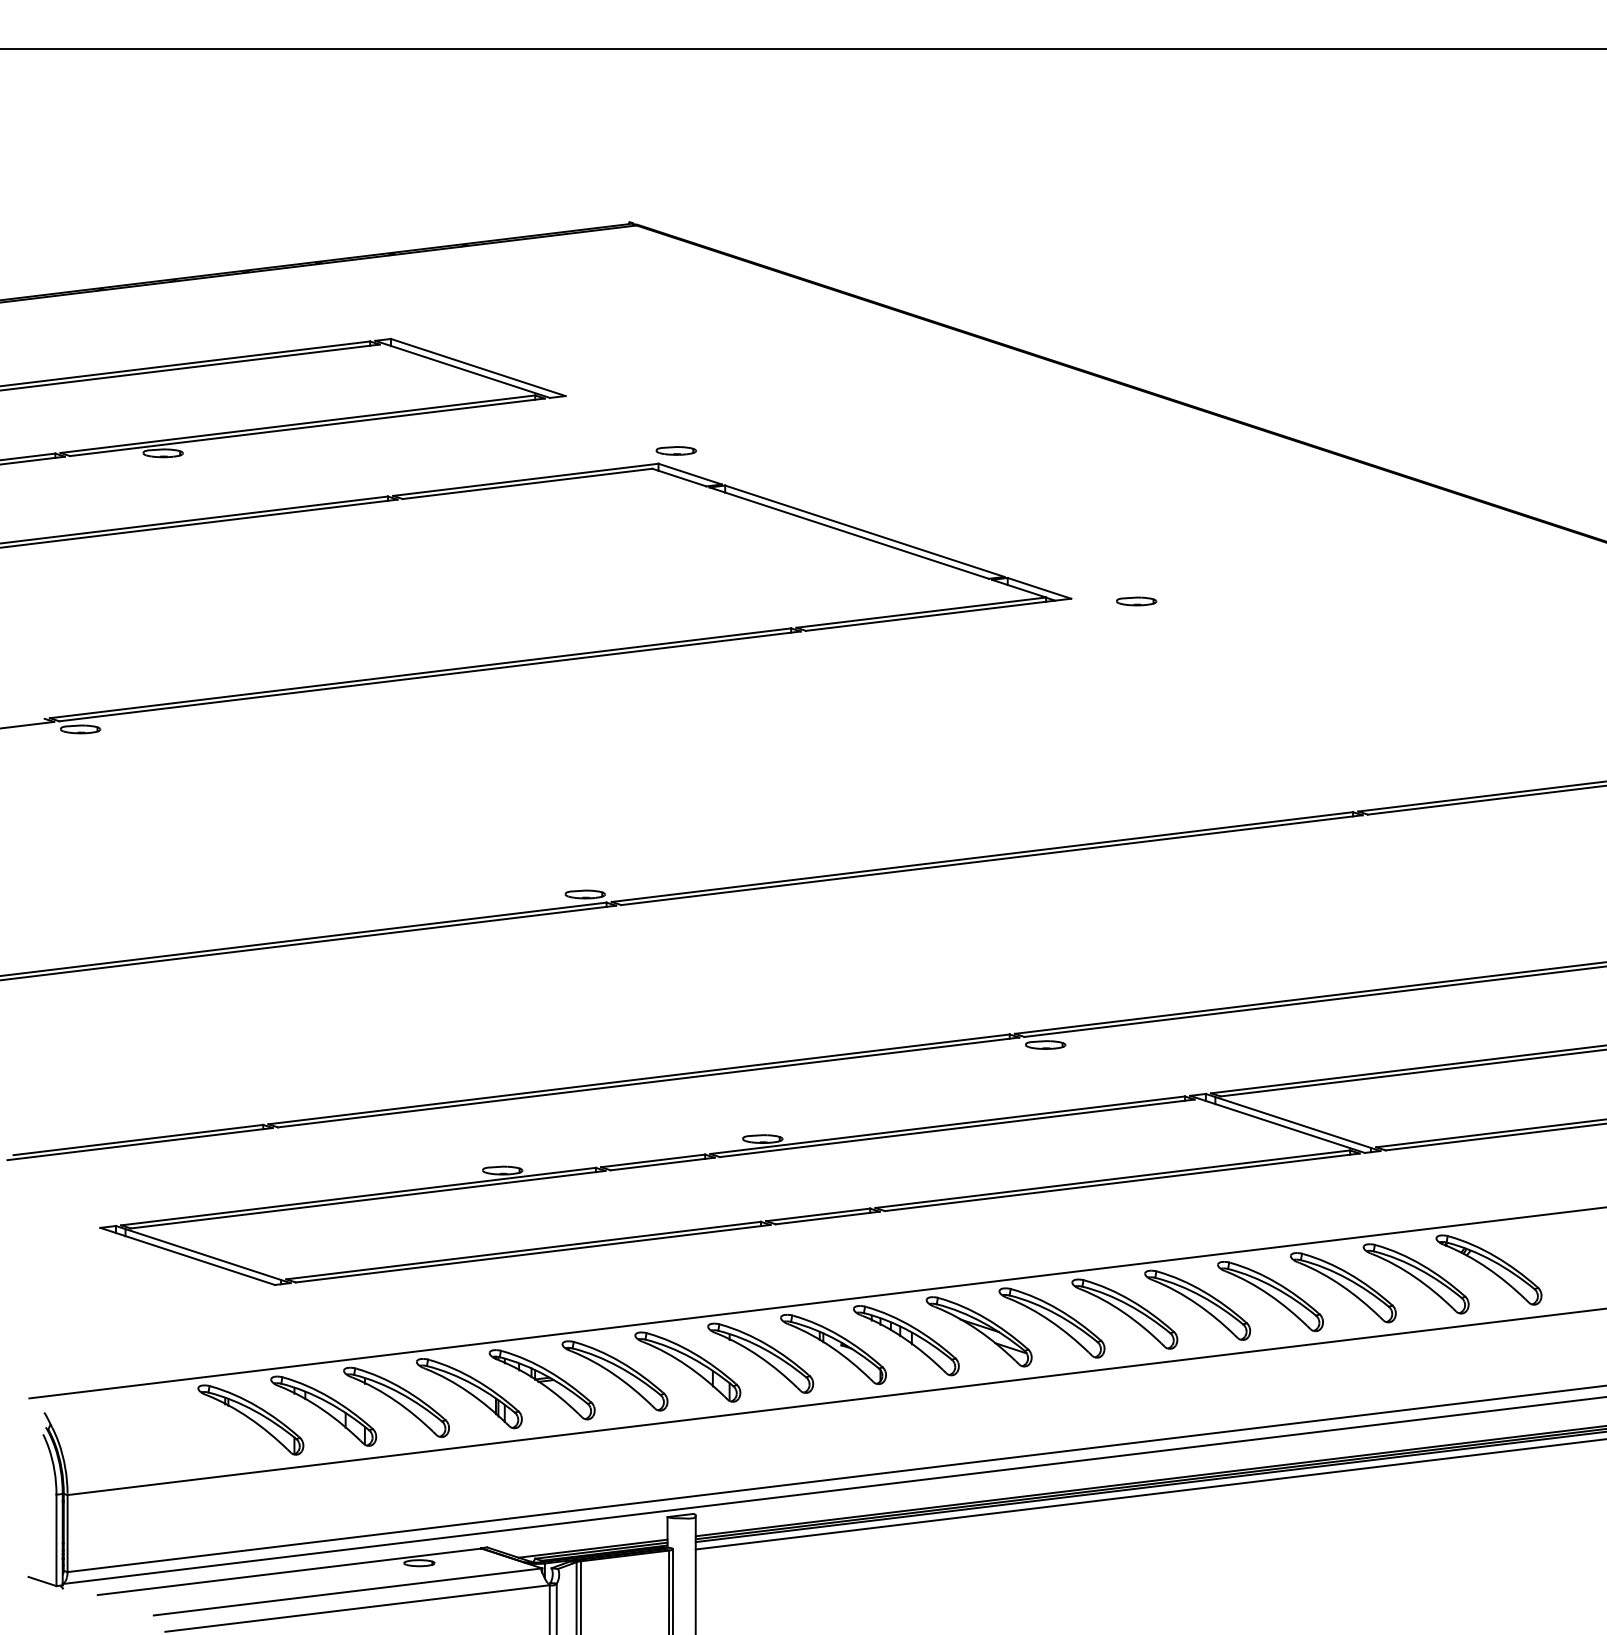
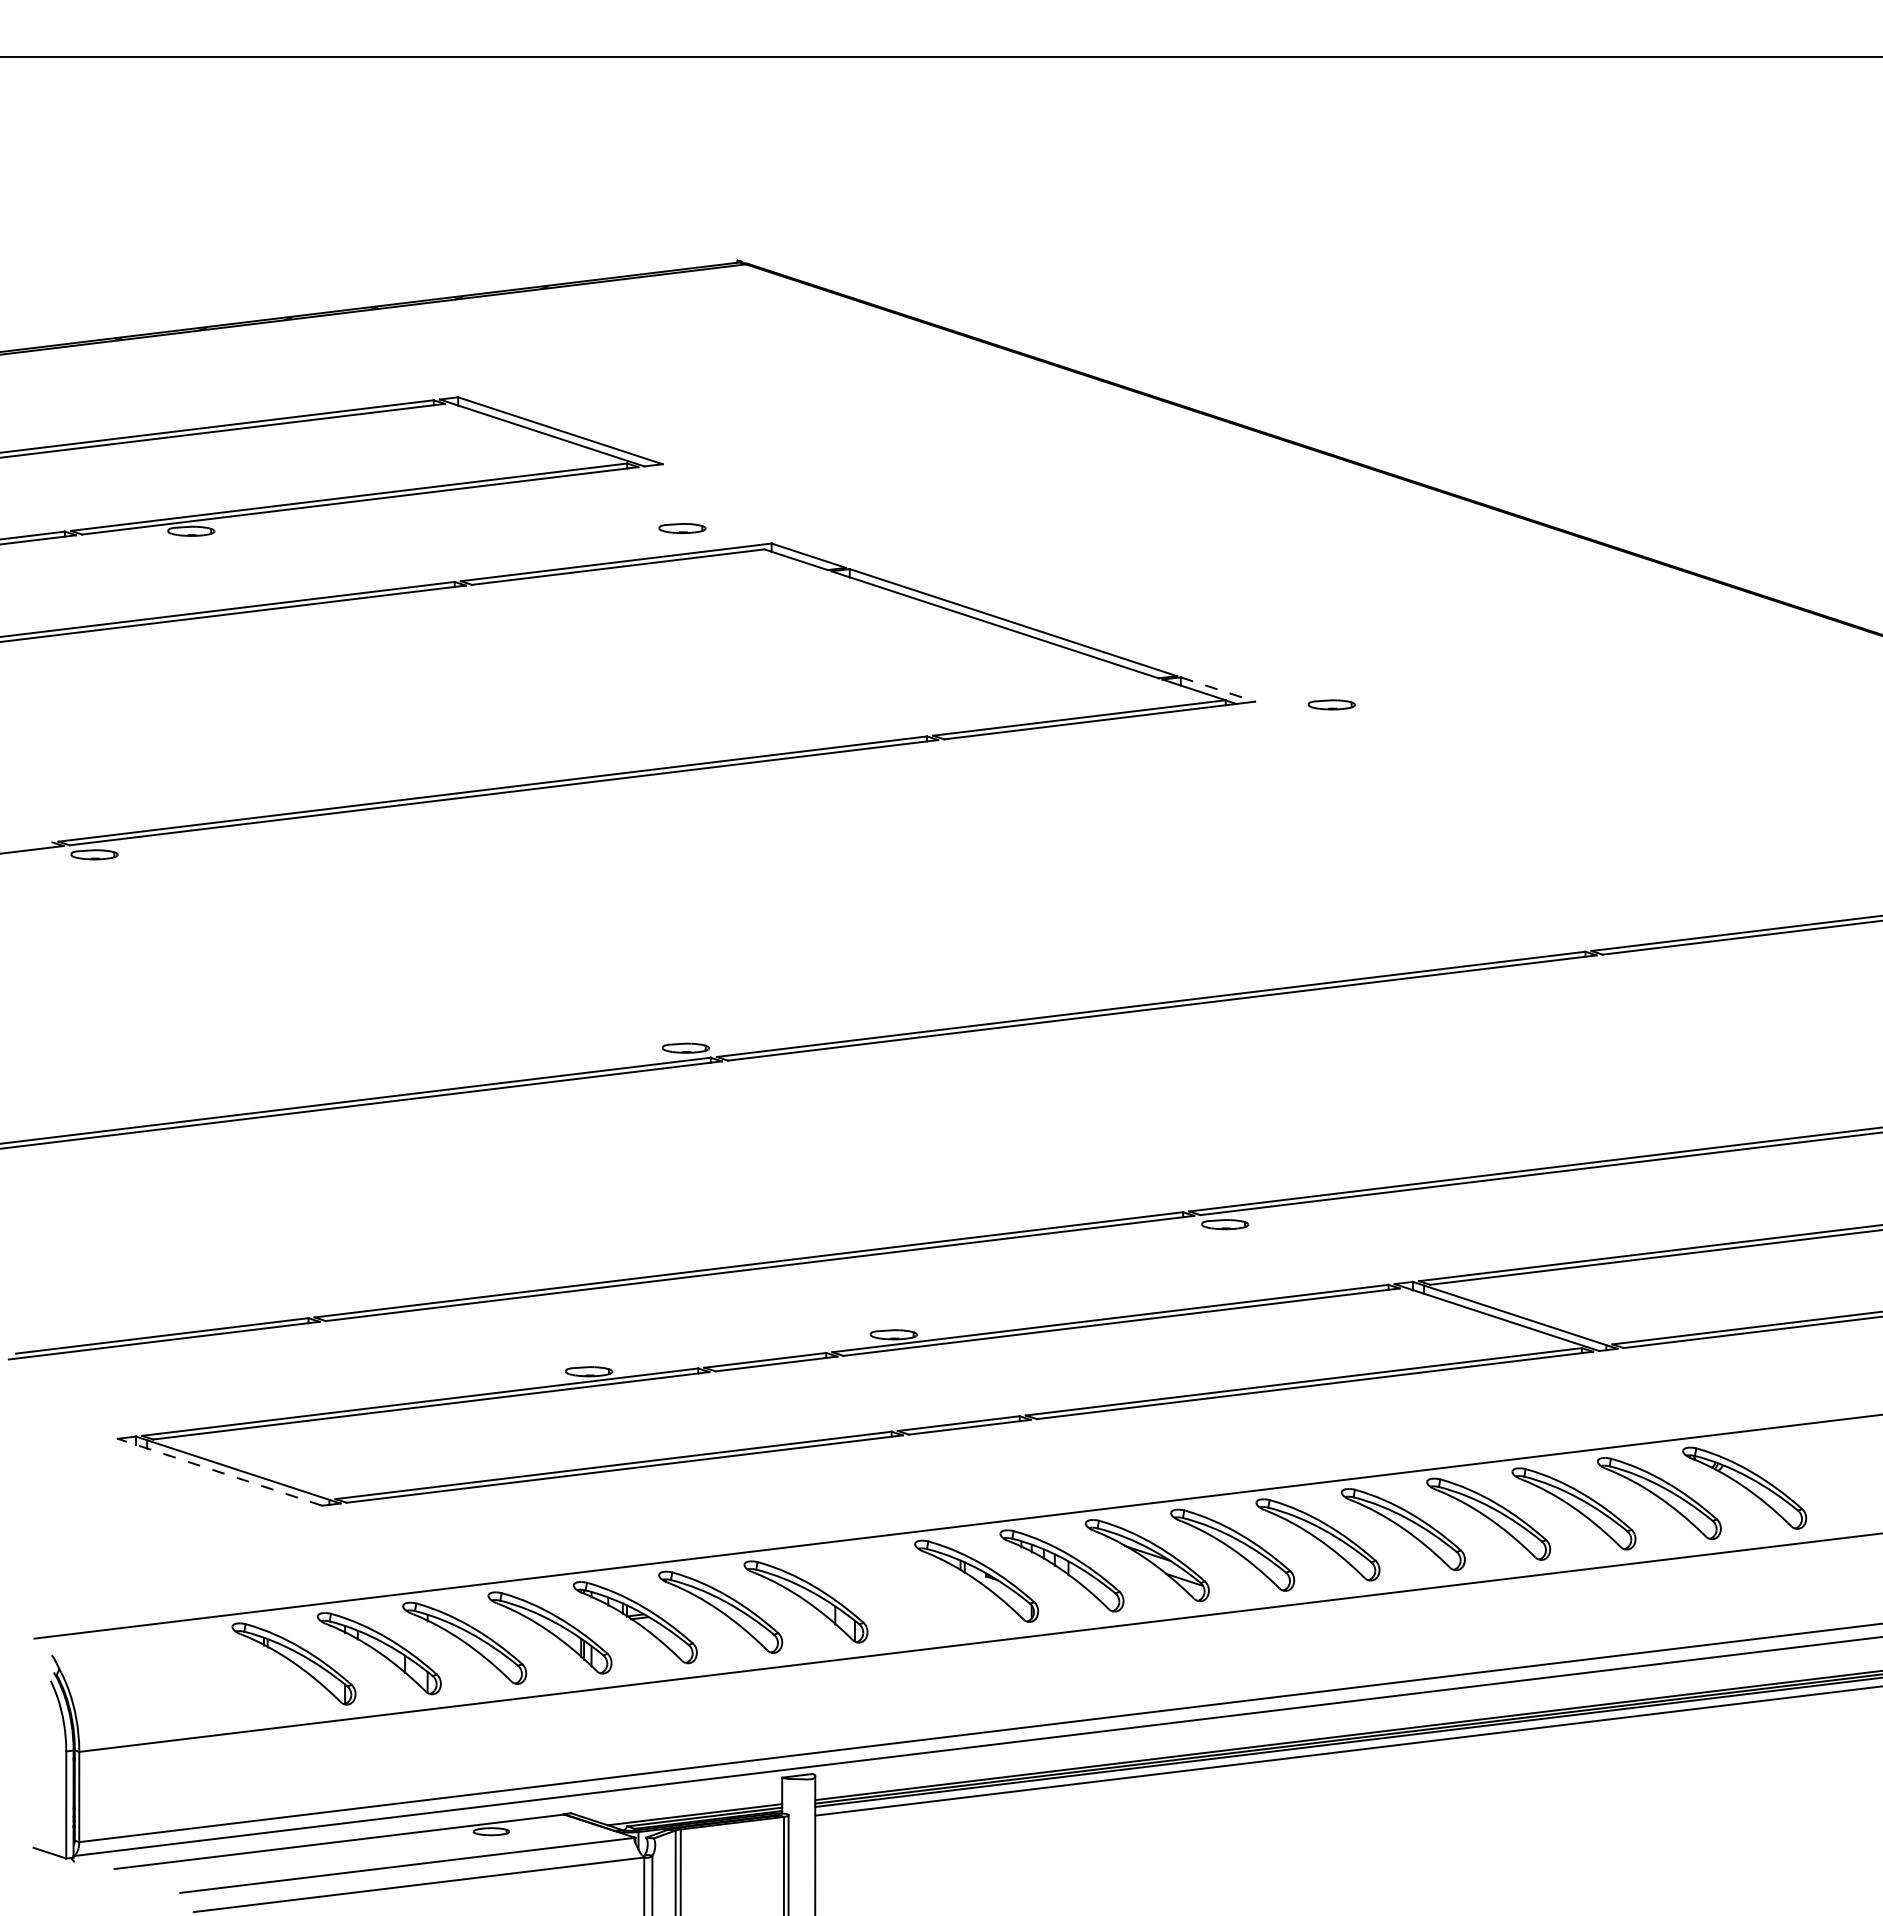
part: (676, 450) -> (682, 528), moved
line: (1039, 588) -> (1218, 689), solid -> dashed
line: (187, 1256) -> (219, 1472), solid -> dashed
part: (759, 1358) -> (890, 1591), removed

